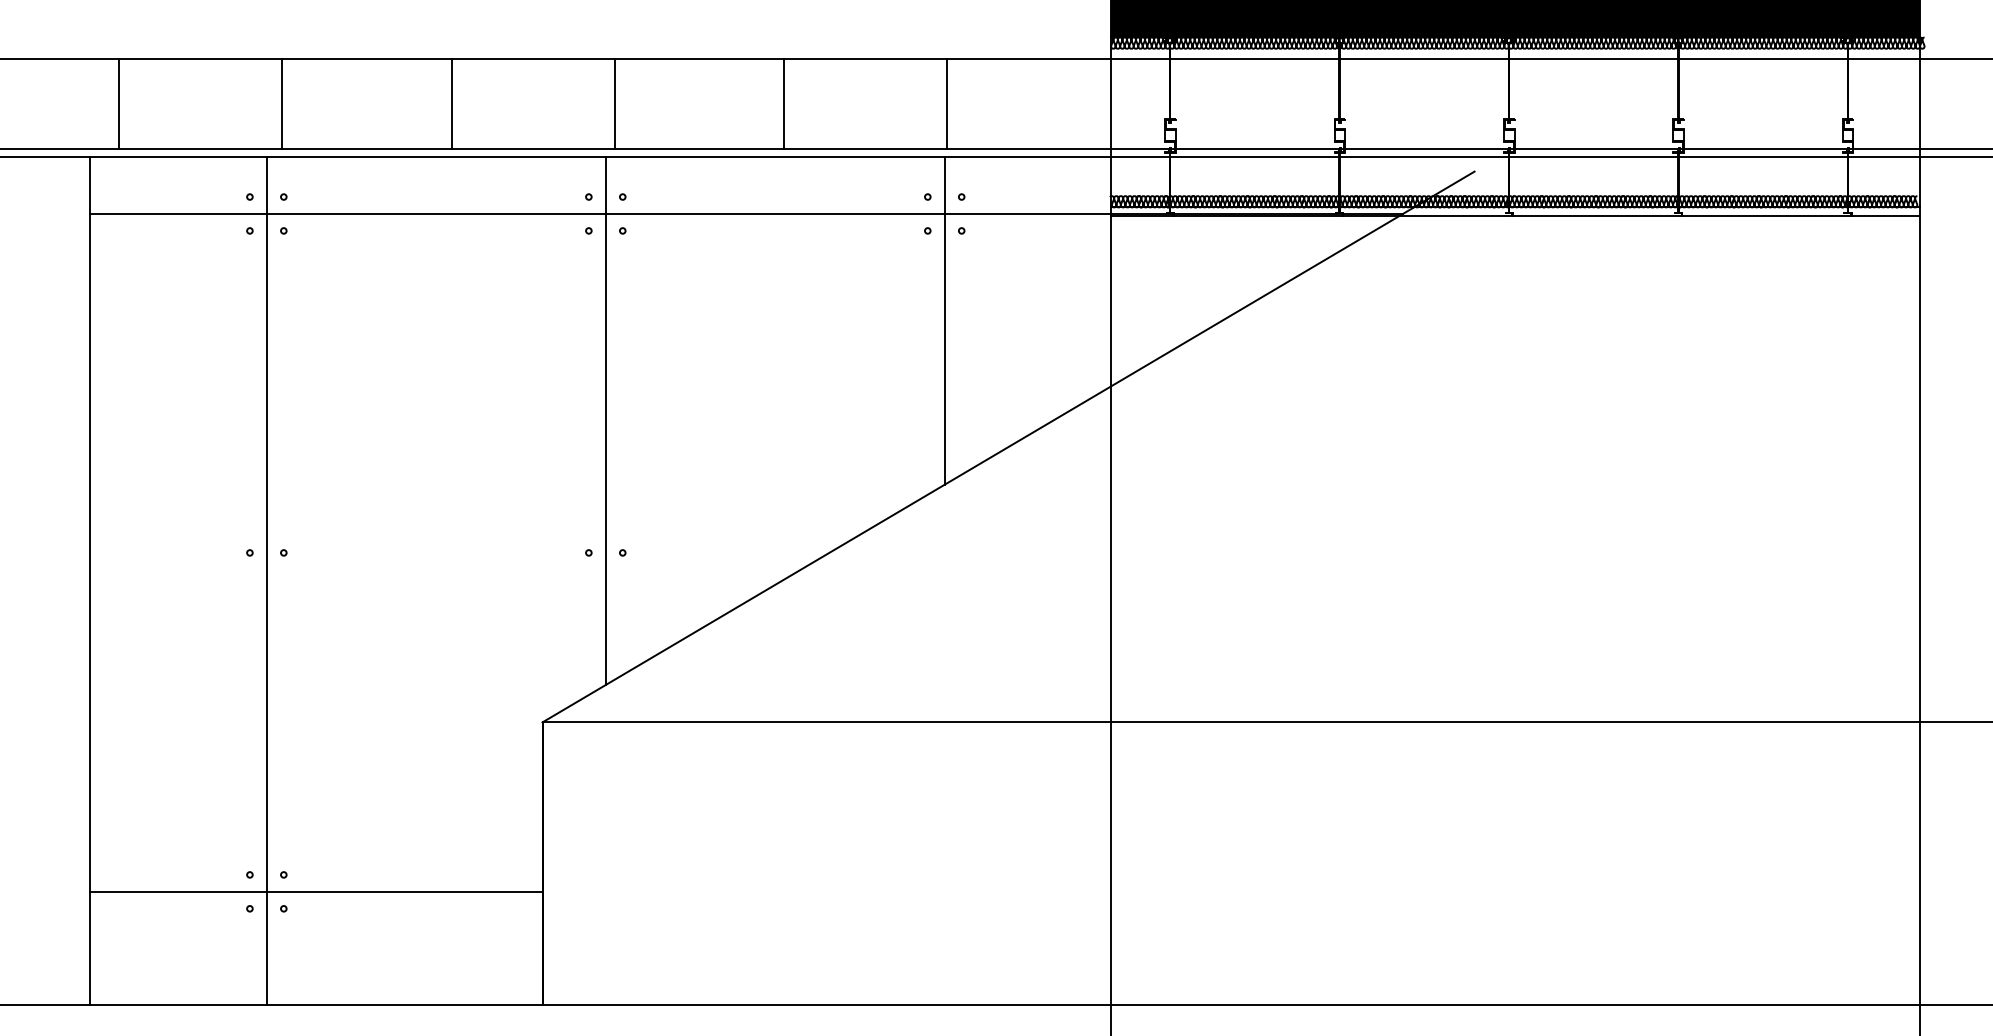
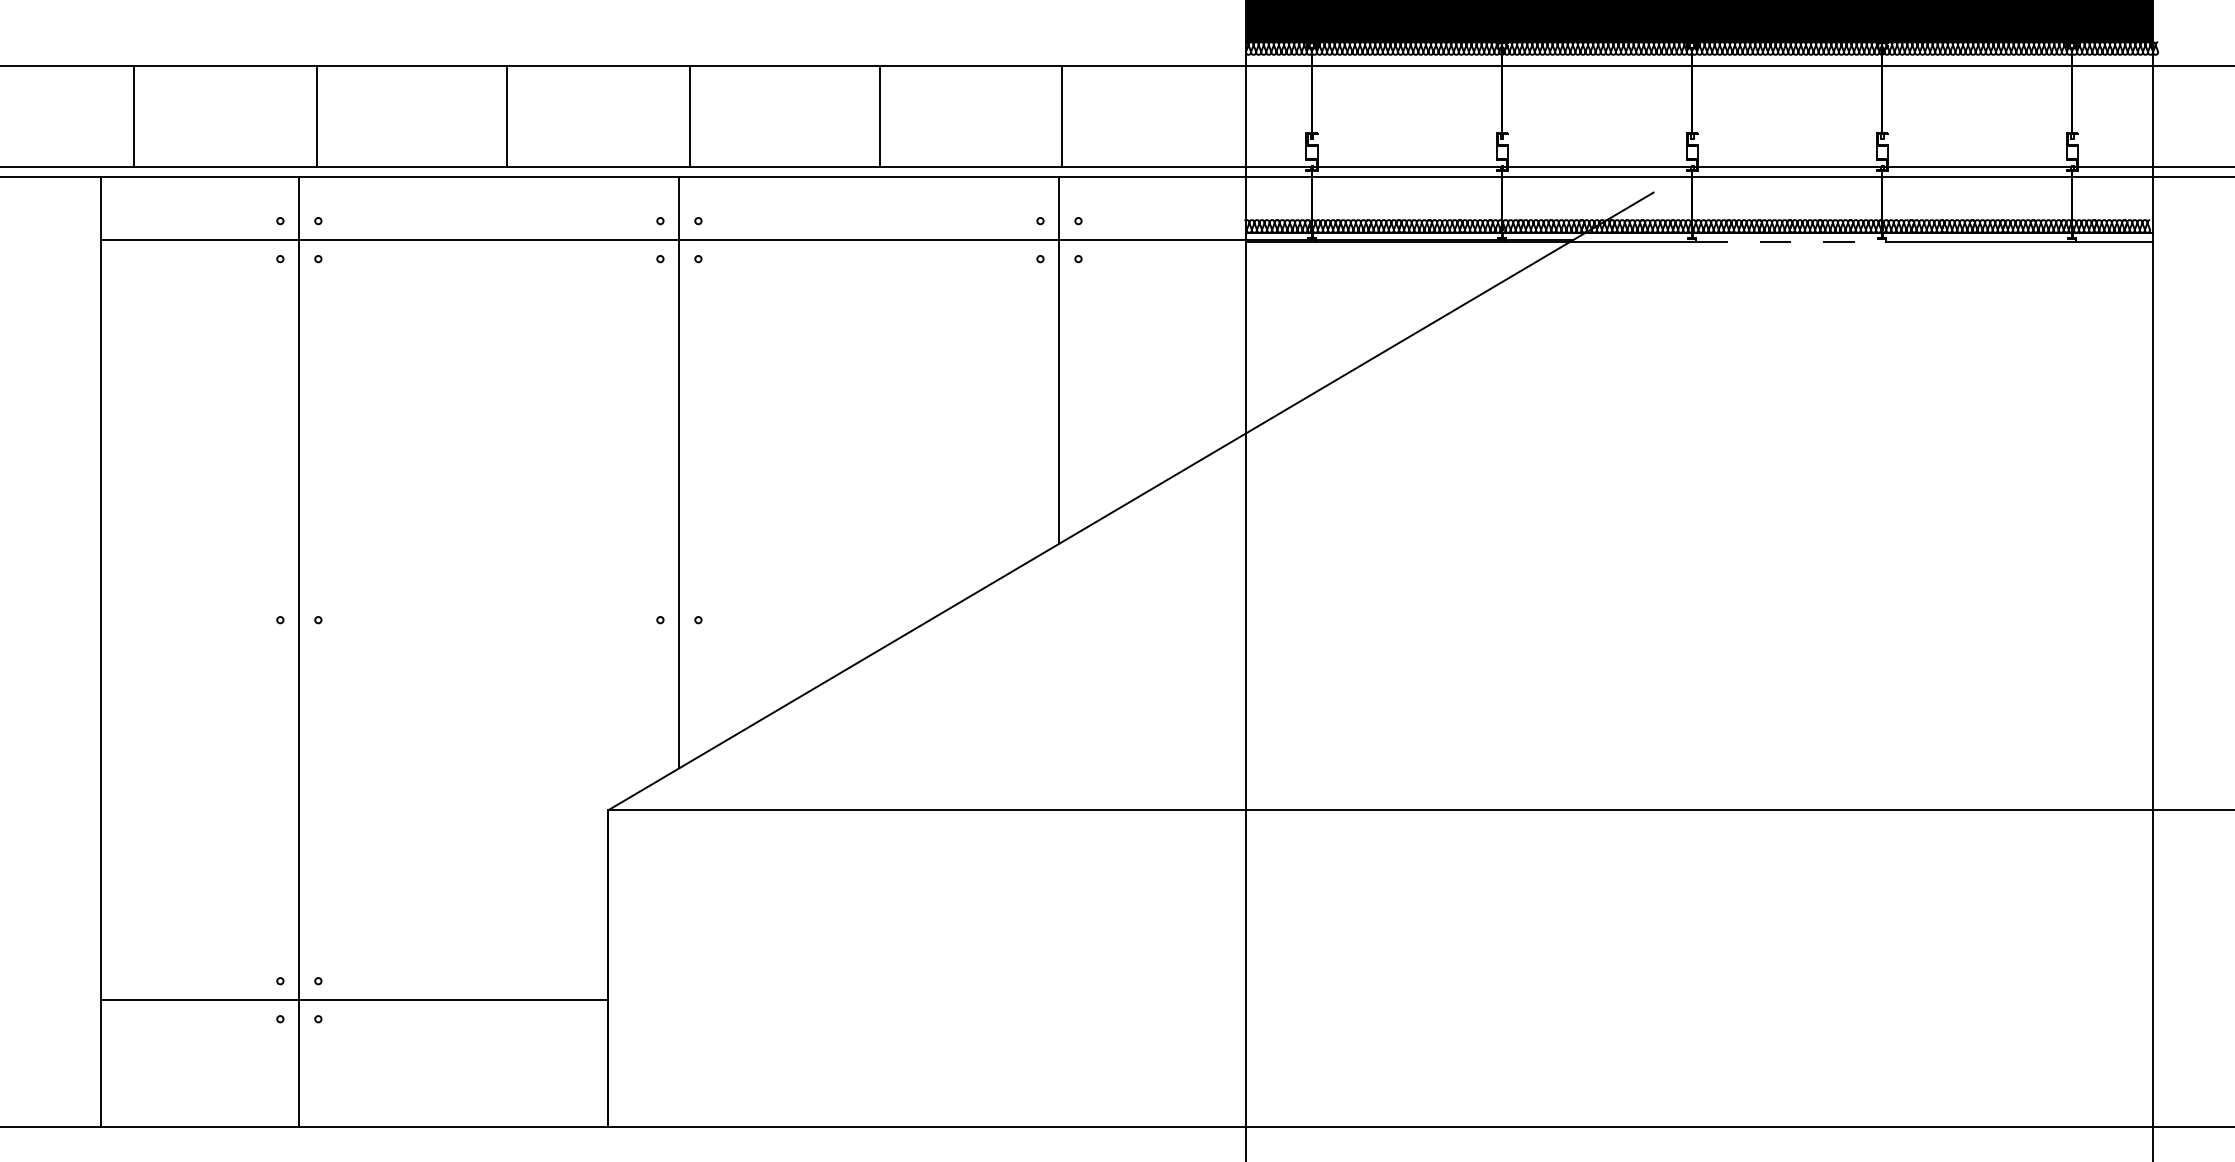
line: (1597, 215) -> (1791, 241), solid -> dashed

